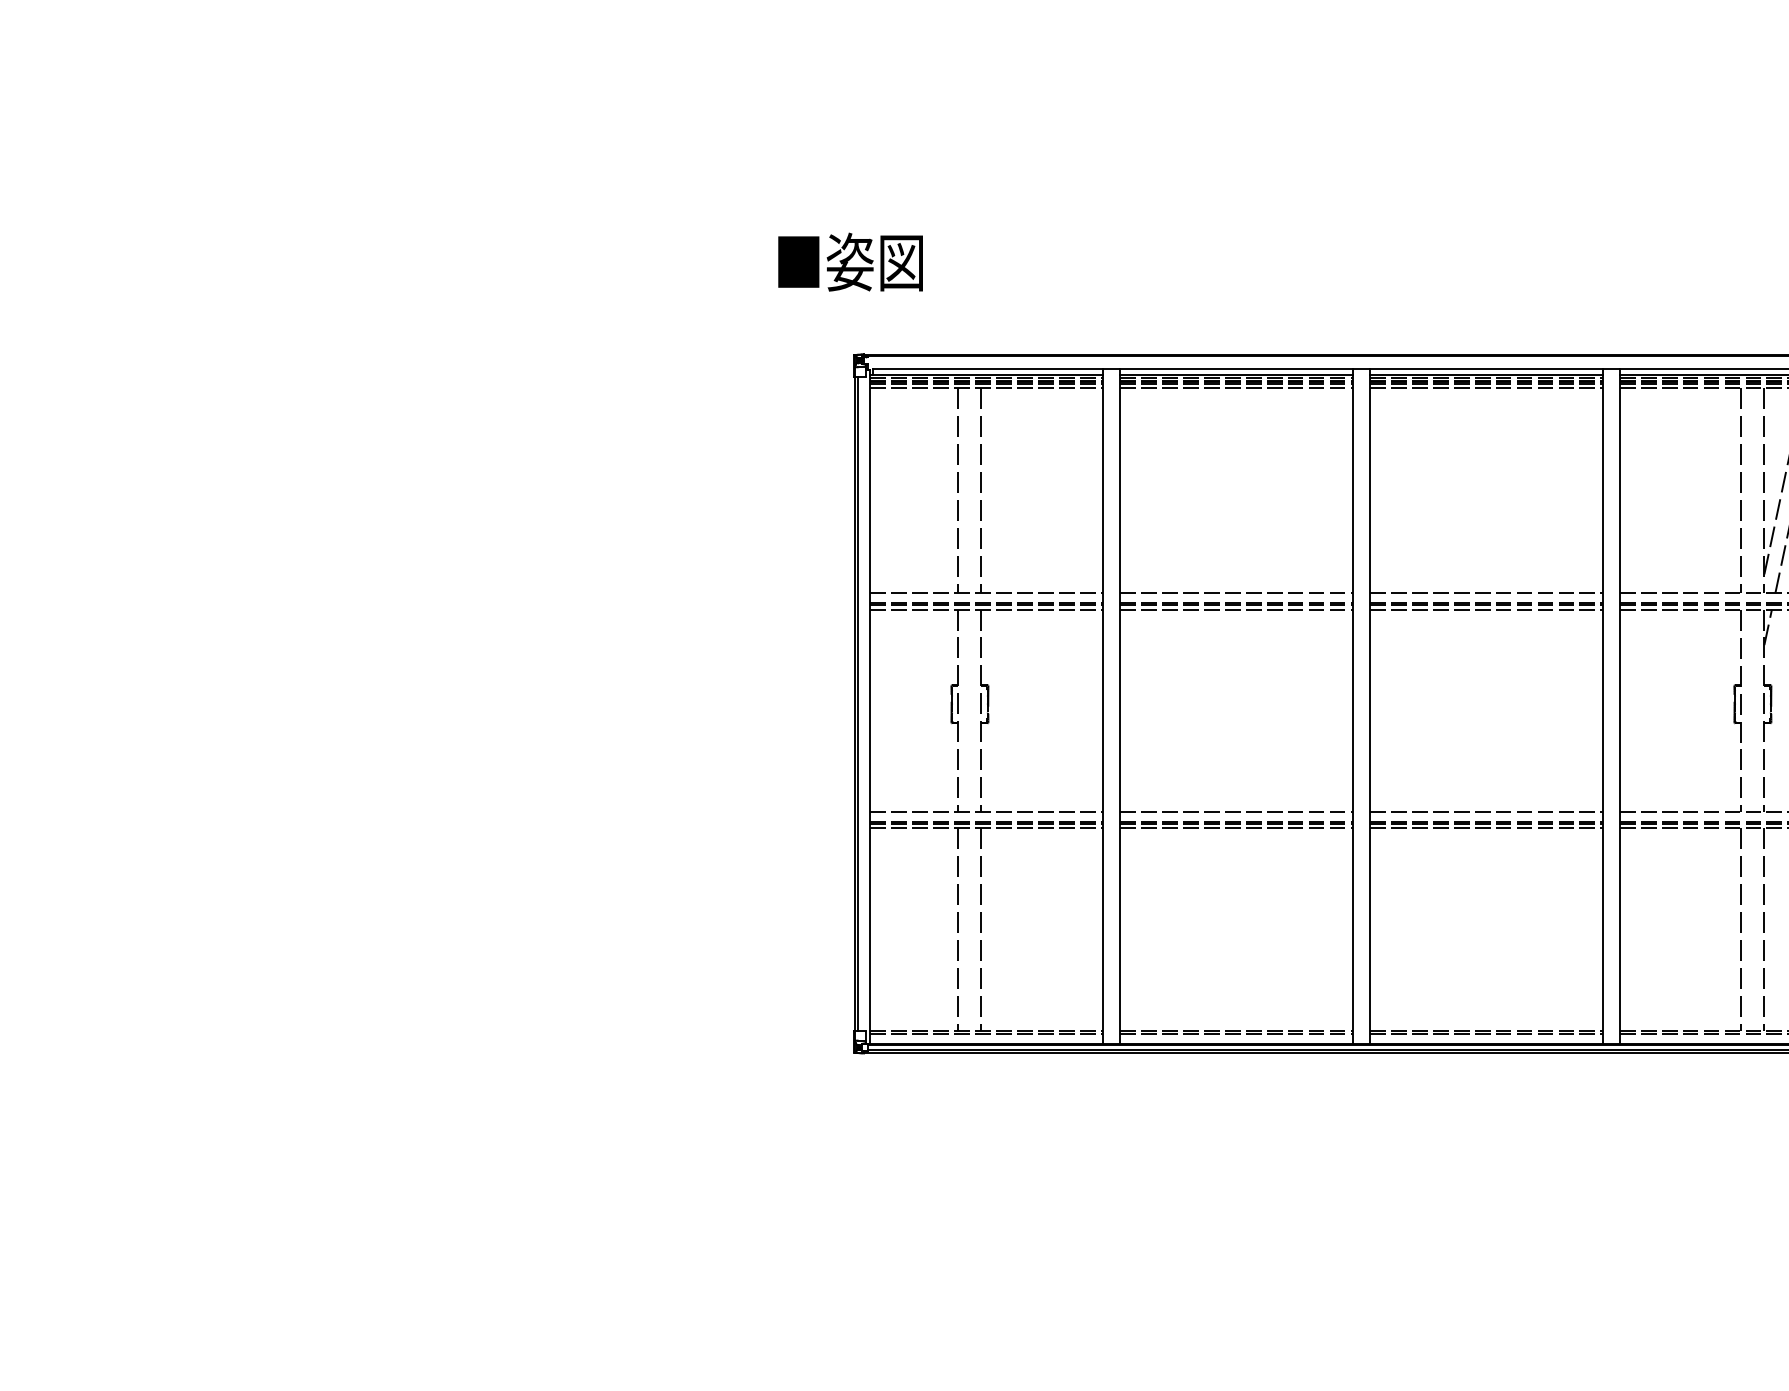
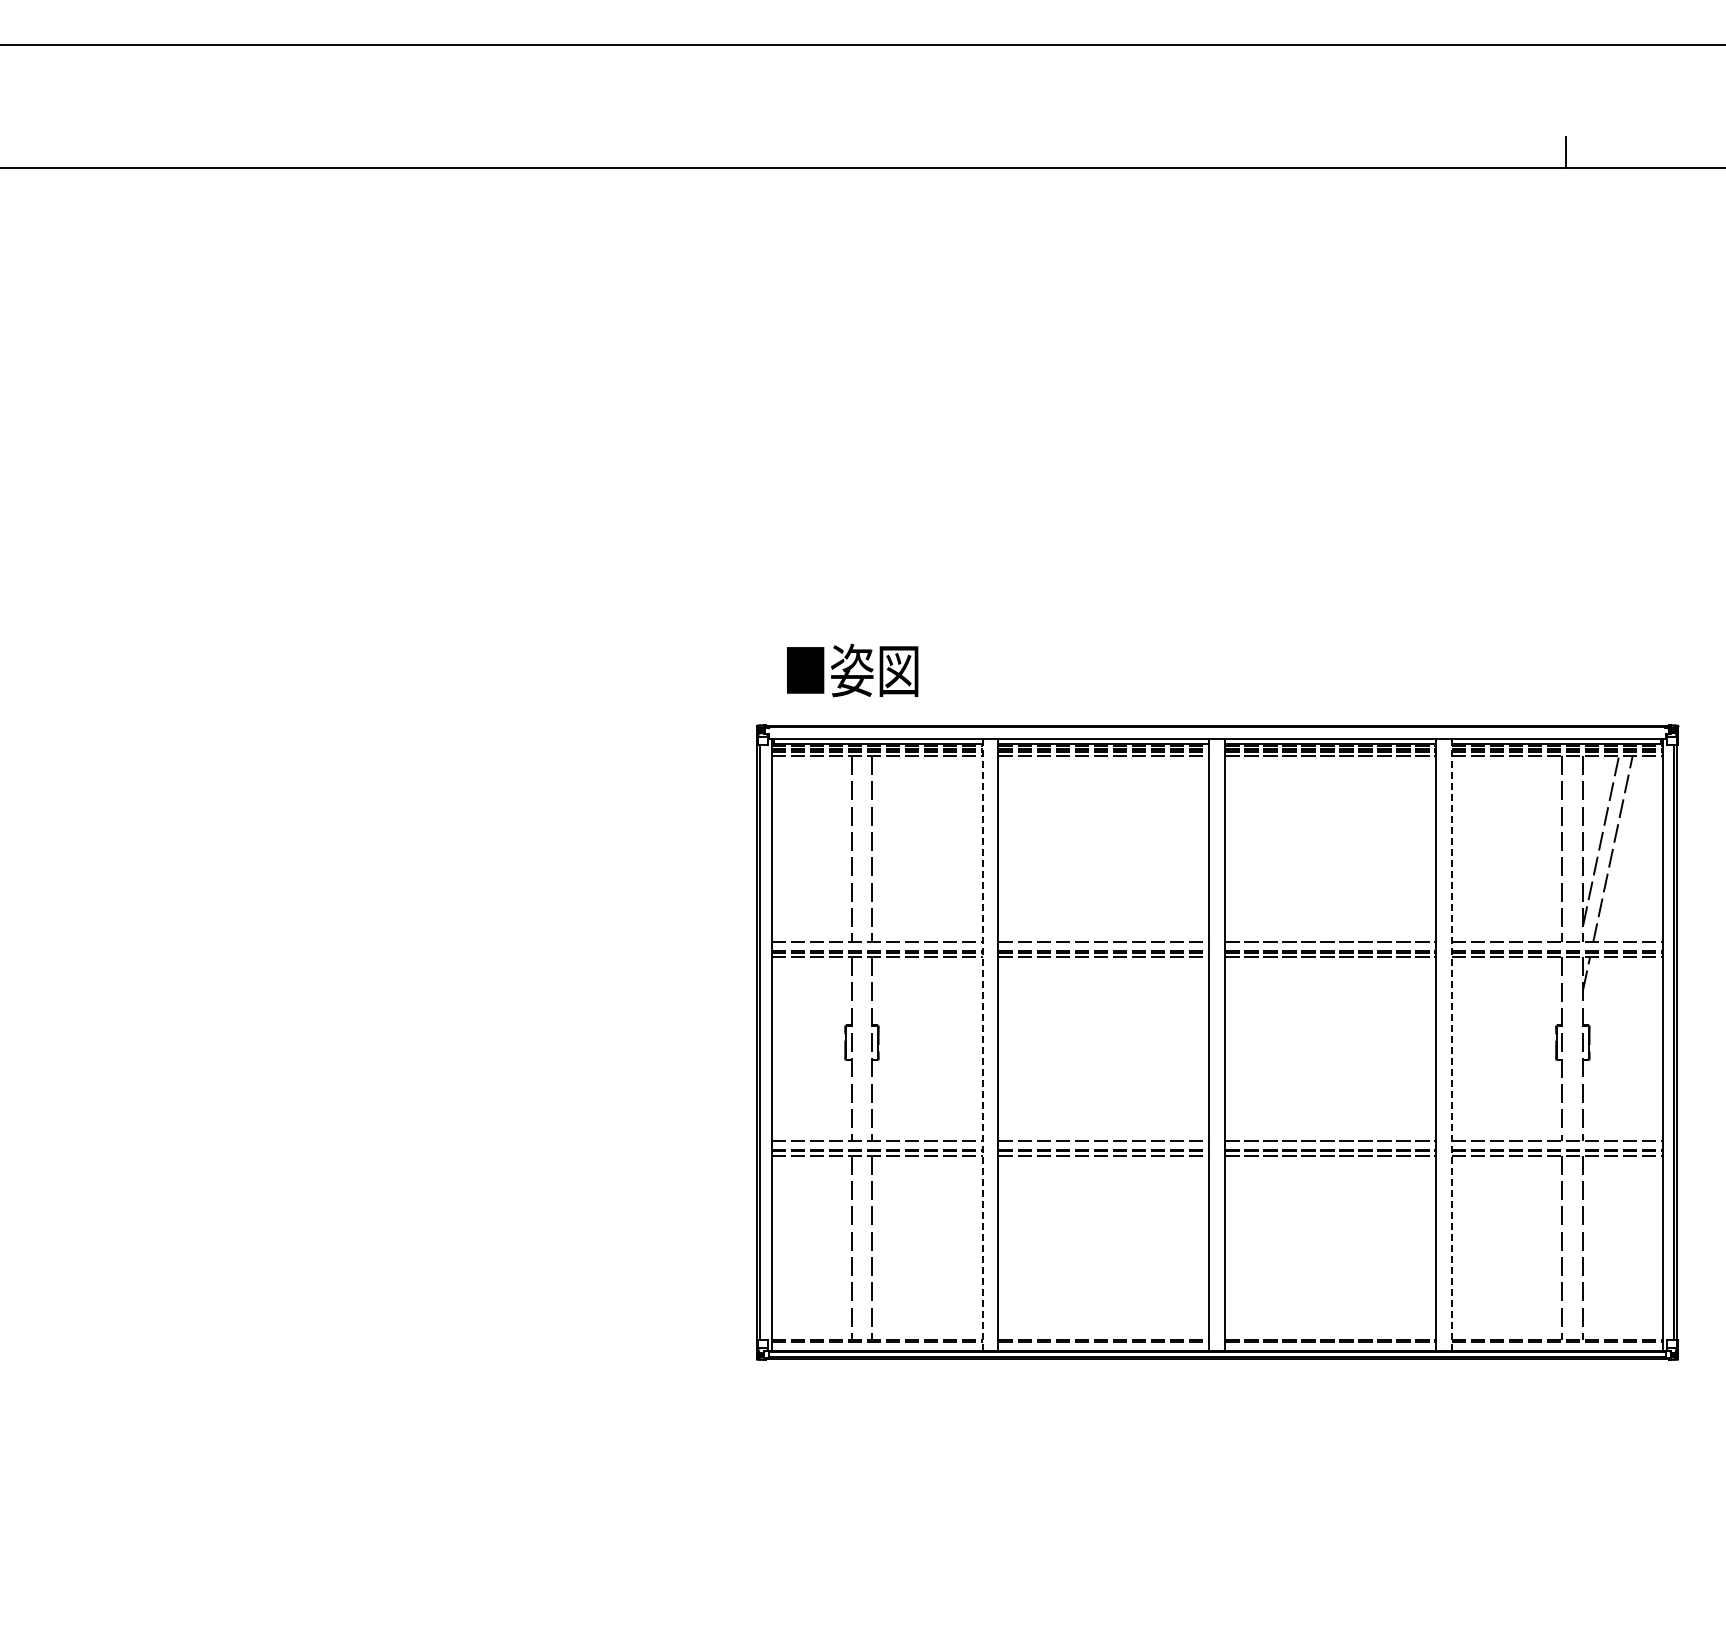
text: (850, 262) -> (852, 670), moved
line: (1102, 707) -> (982, 1045), solid -> dashed
line: (1620, 707) -> (1452, 1045), solid -> dashed

